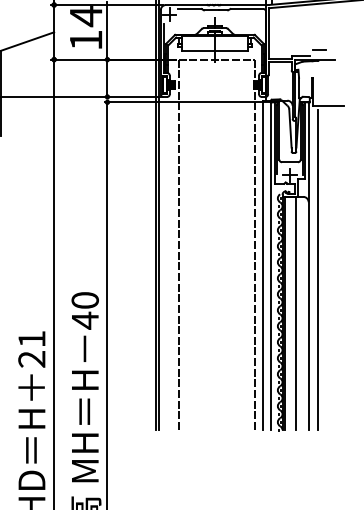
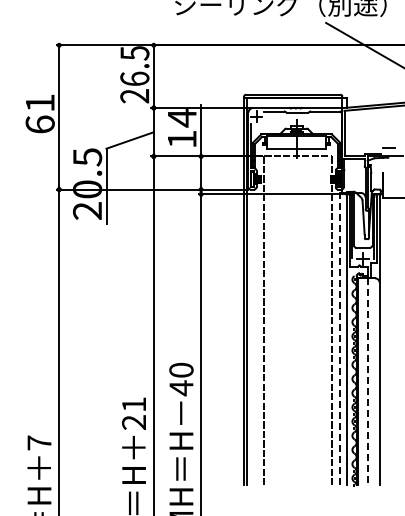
line: (263, 264) -> (339, 338), solid -> dashed
line: (318, 270) -> (388, 343), removed
line: (295, 313) -> (368, 381), solid -> dashed

